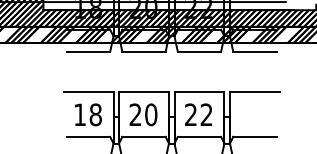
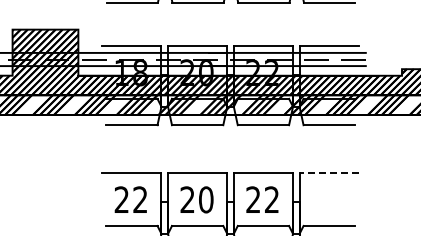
line: (255, 92) -> (329, 173), solid -> dashed
text: (87, 114) -> (130, 199), 18 -> 22

